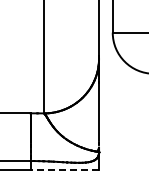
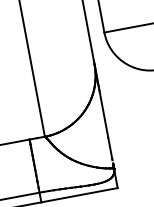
line: (64, 169) -> (79, 195), dashed -> solid

